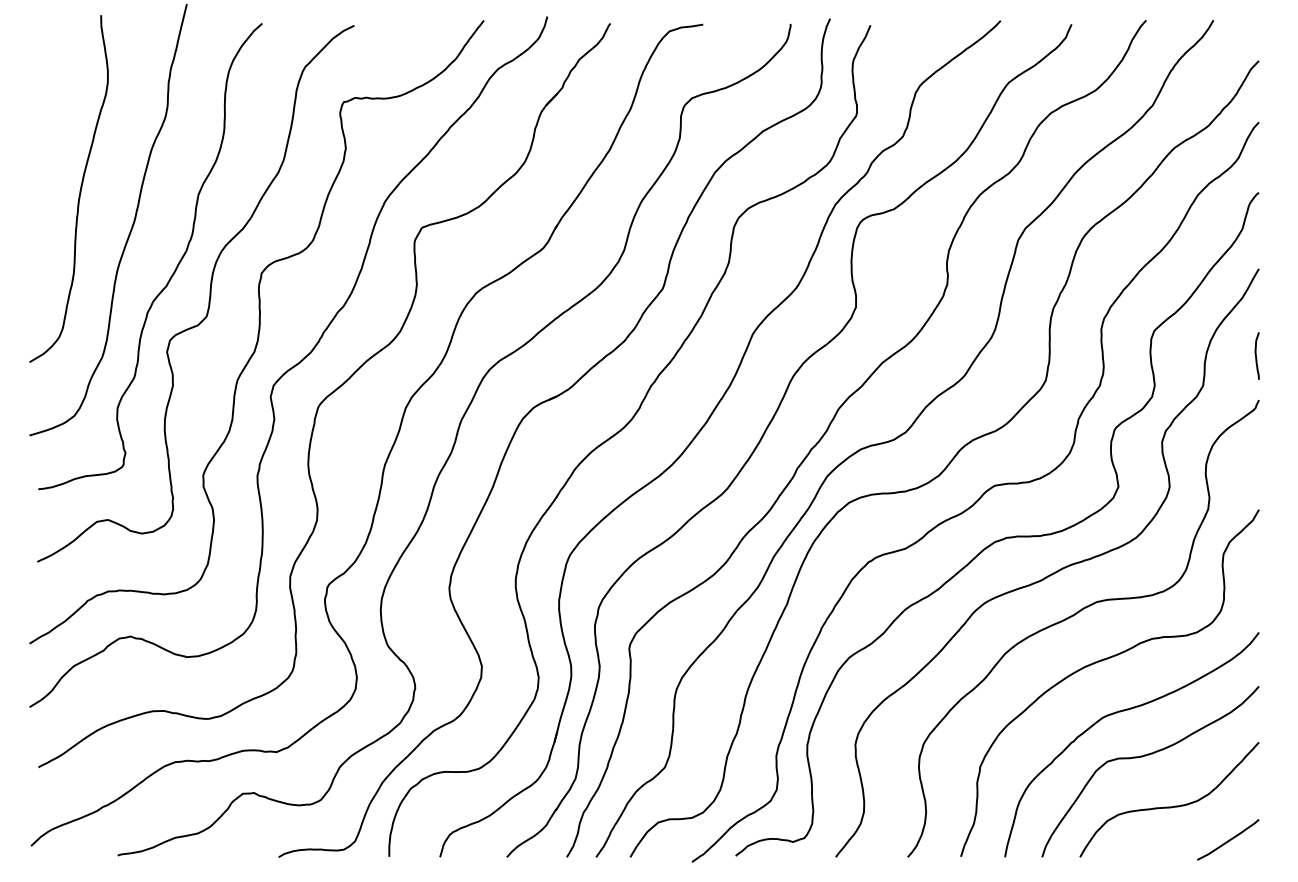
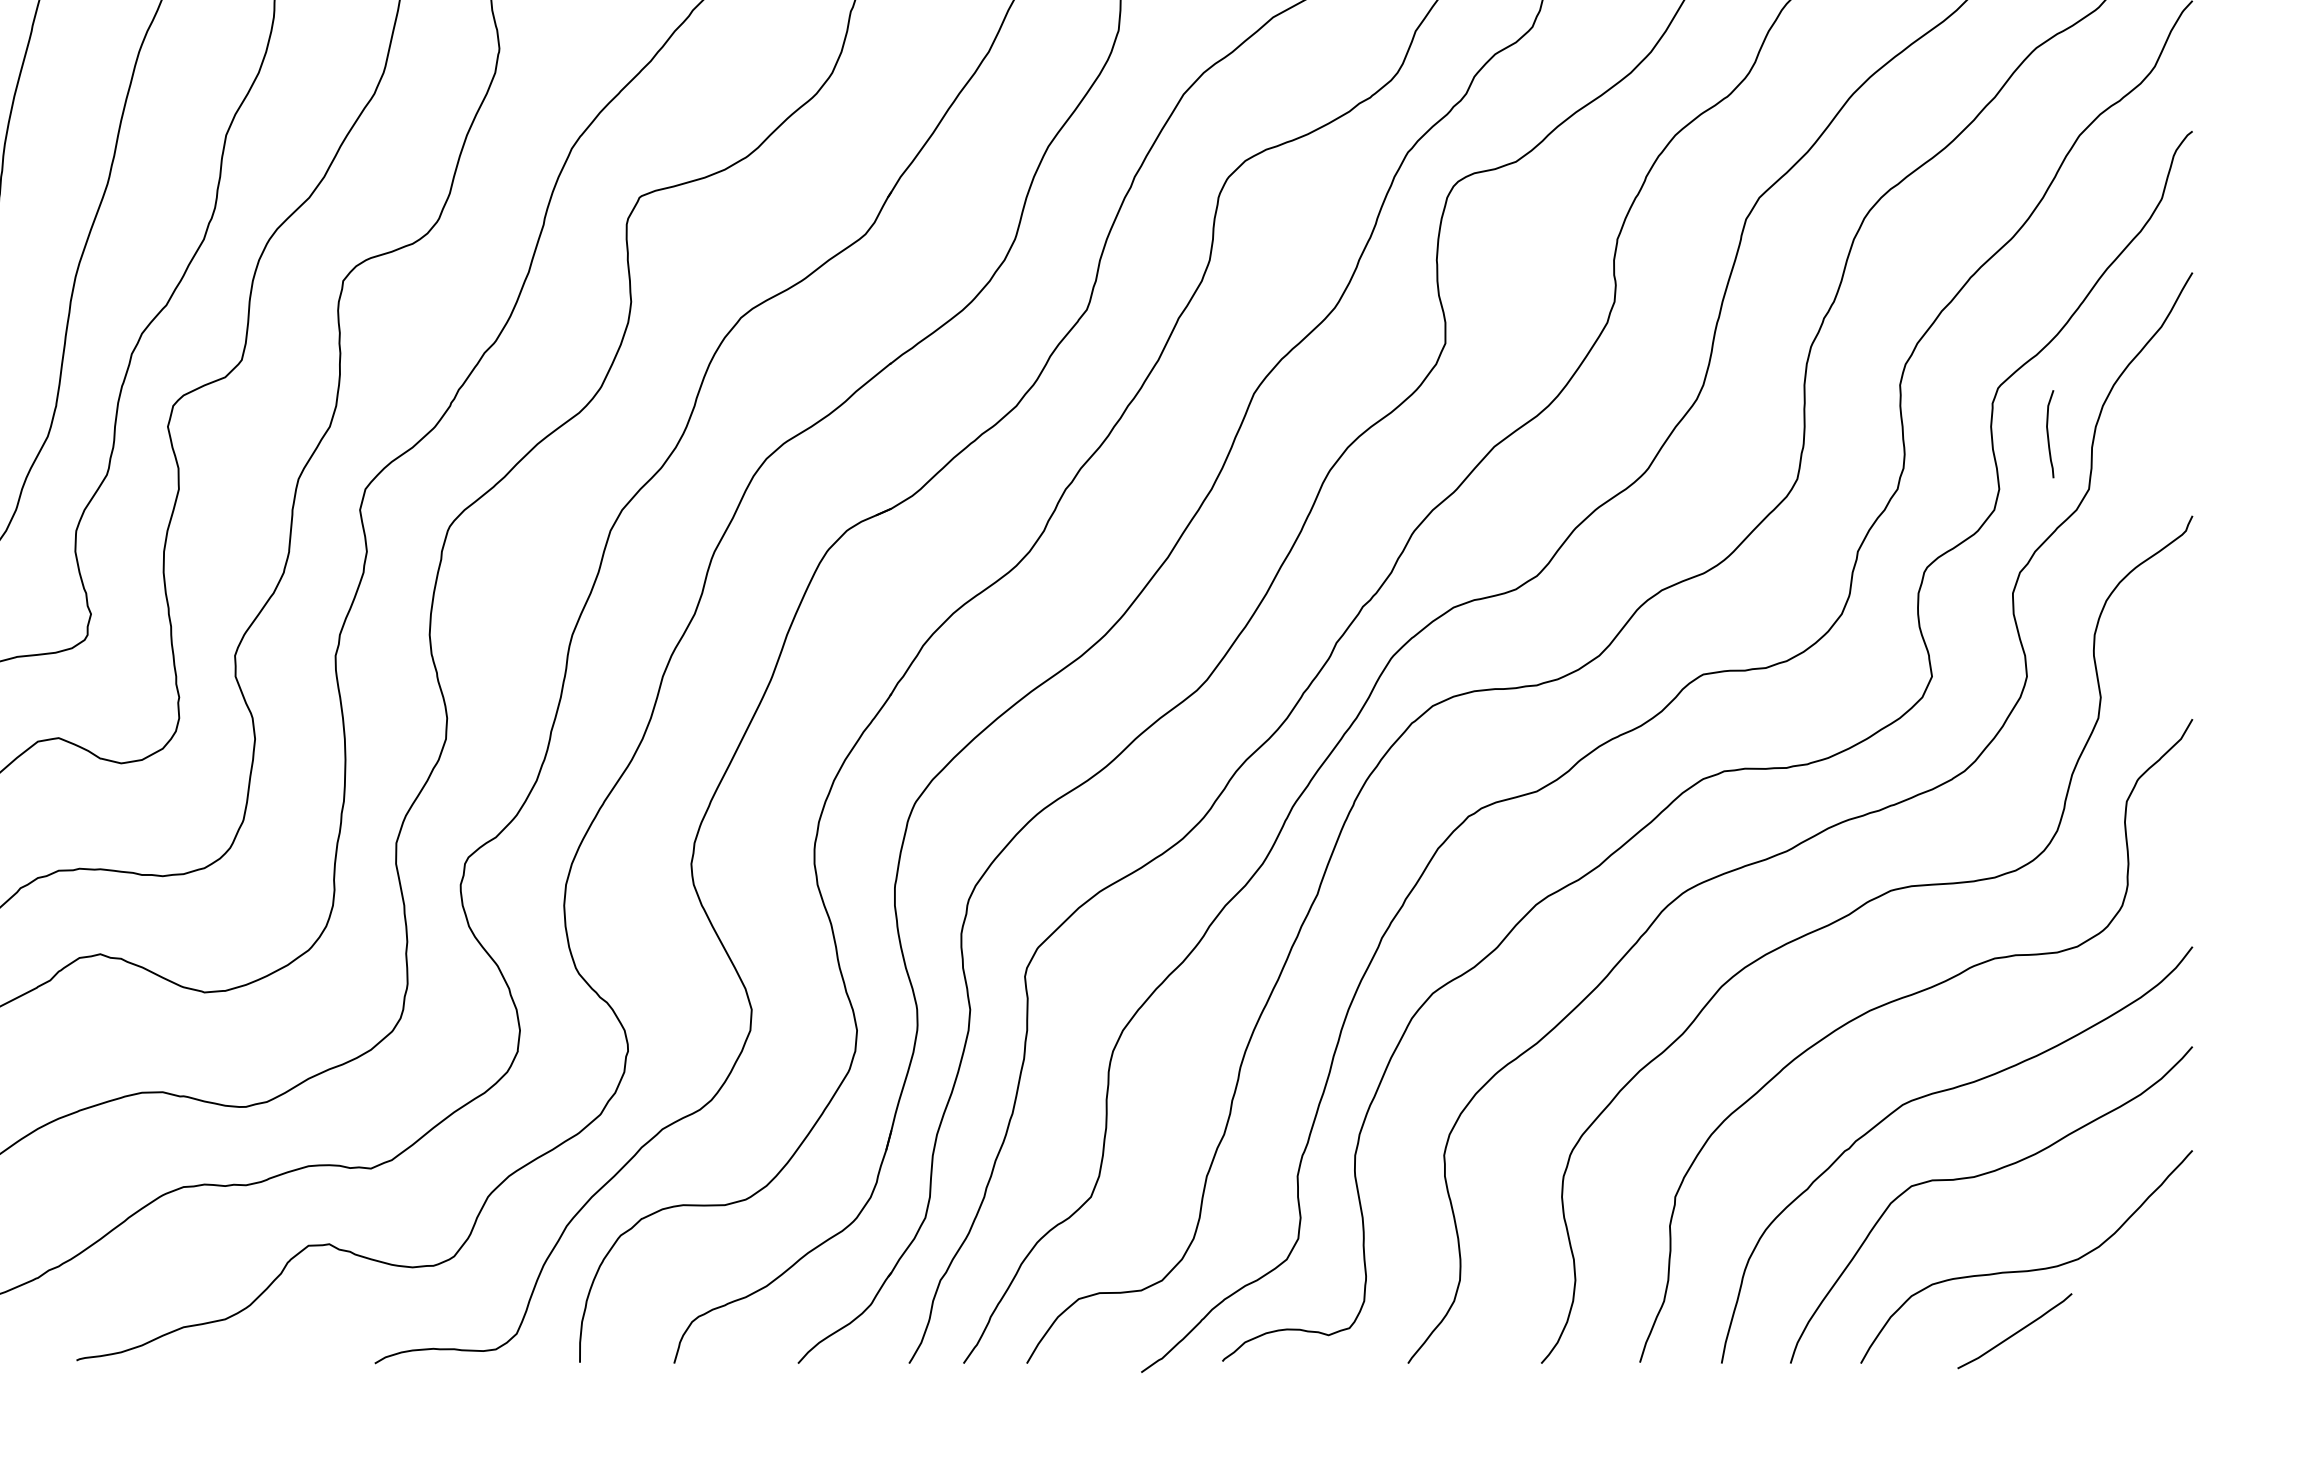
curve: (1256, 355) -> (2048, 433), moved
curve: (1229, 839) -> (2017, 1330), moved

